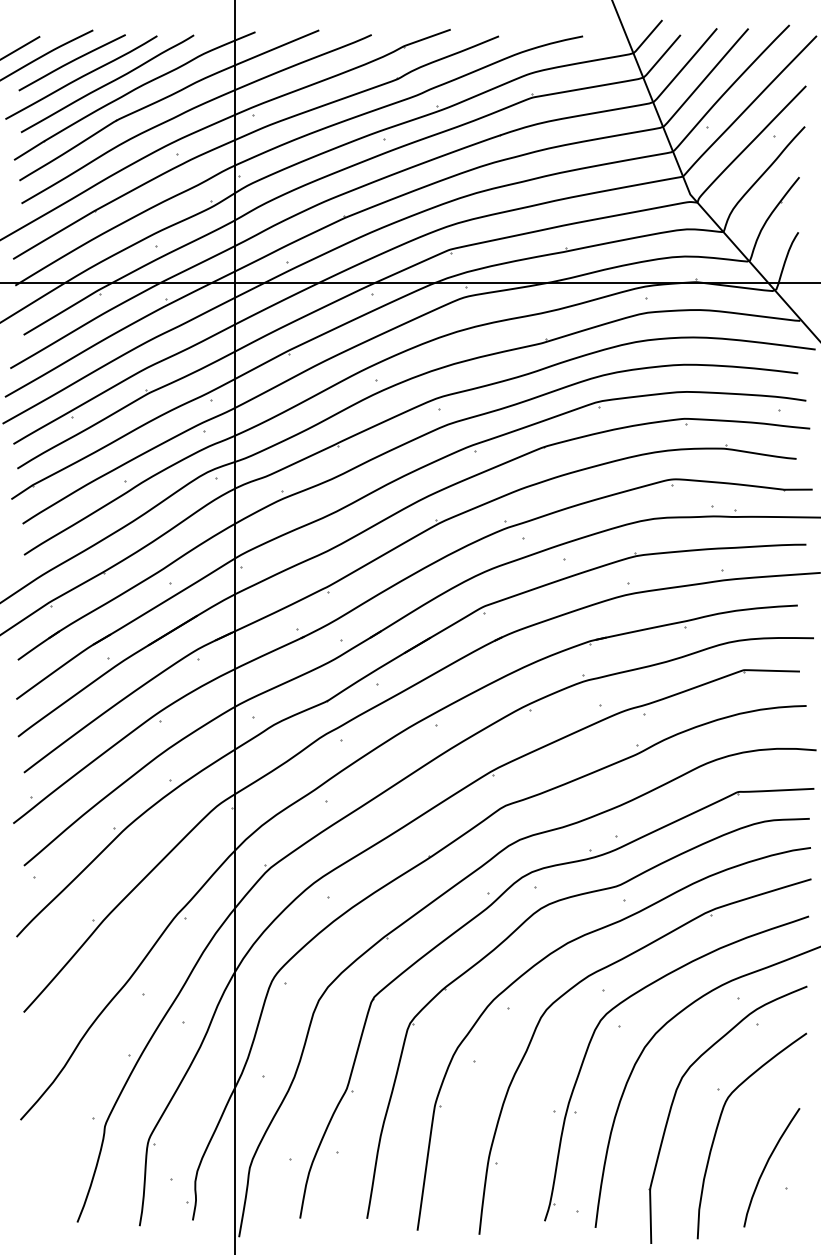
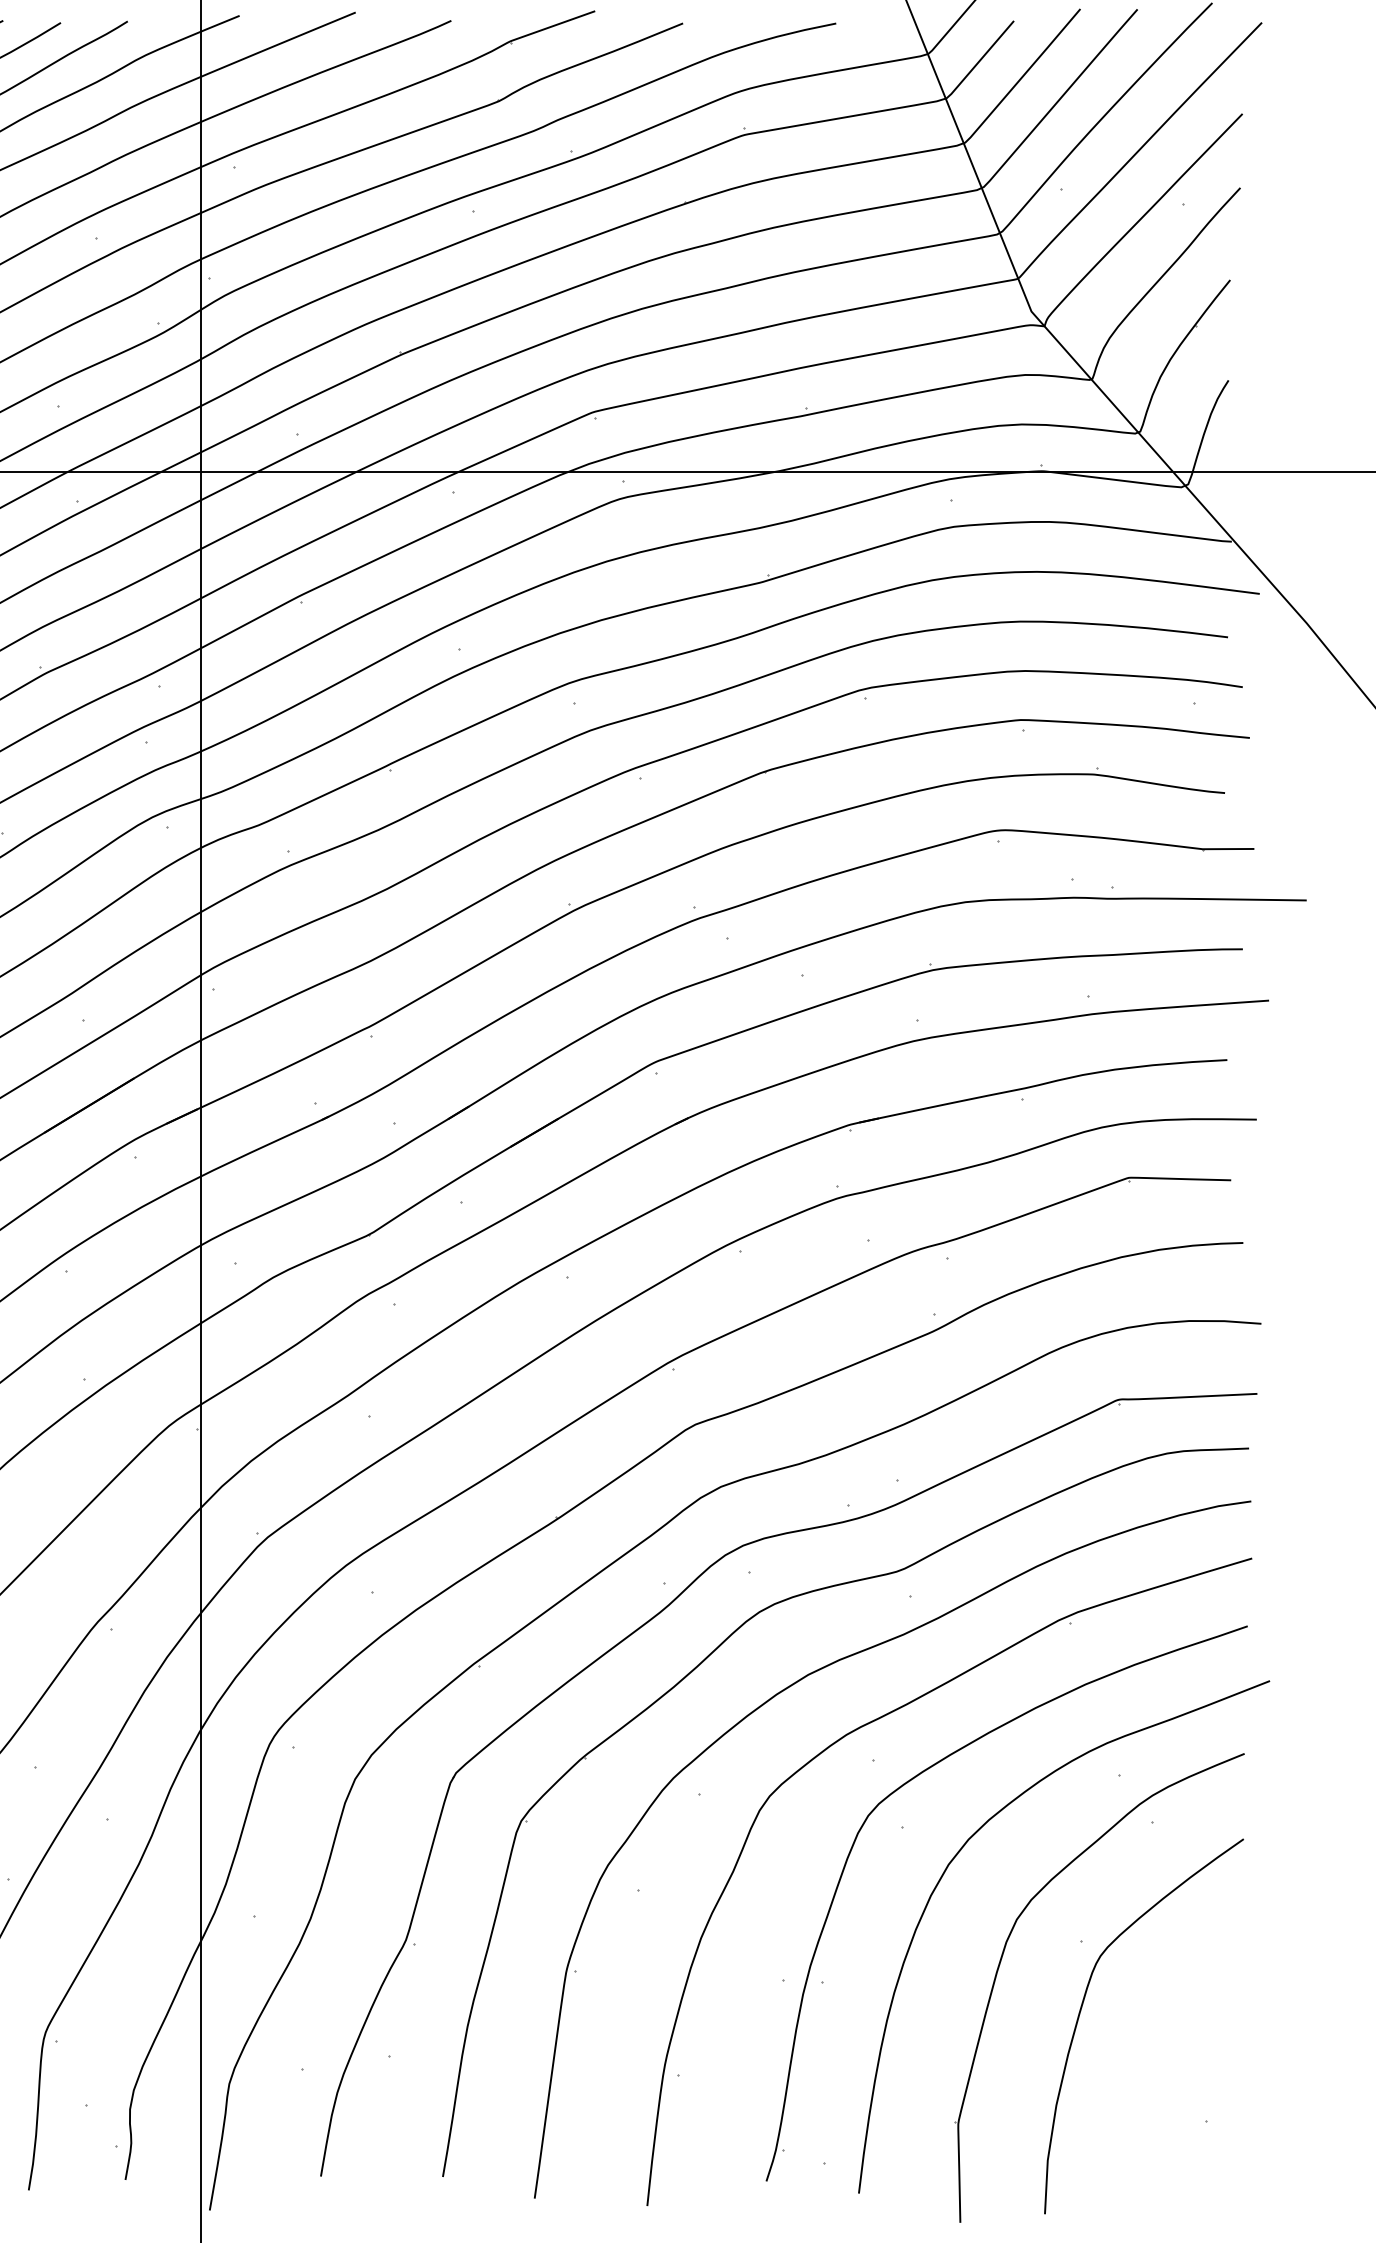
curve: (767, 1164) -> (1172, 2078), removed

